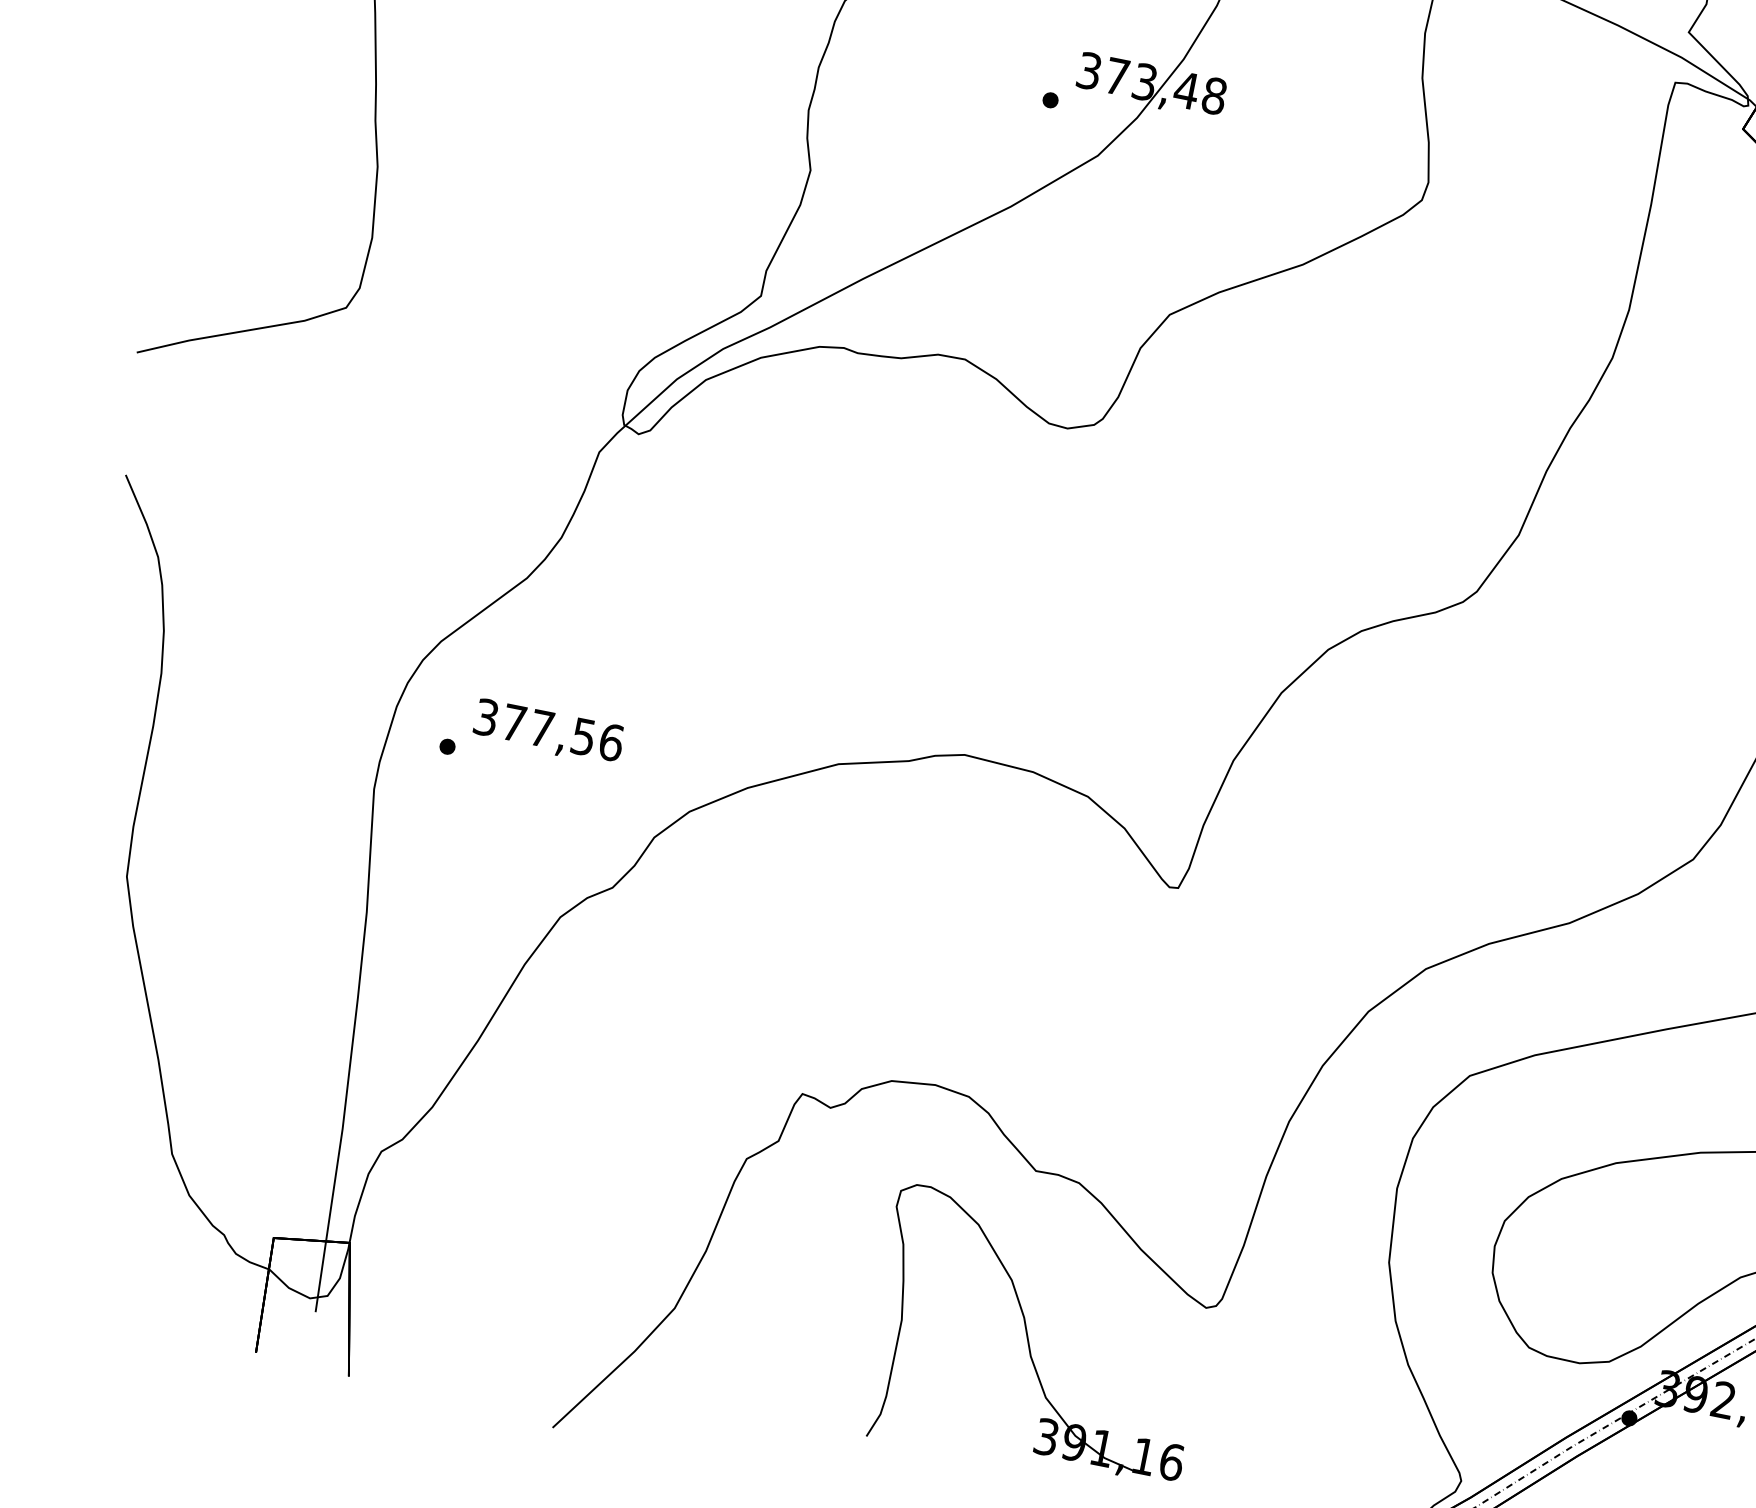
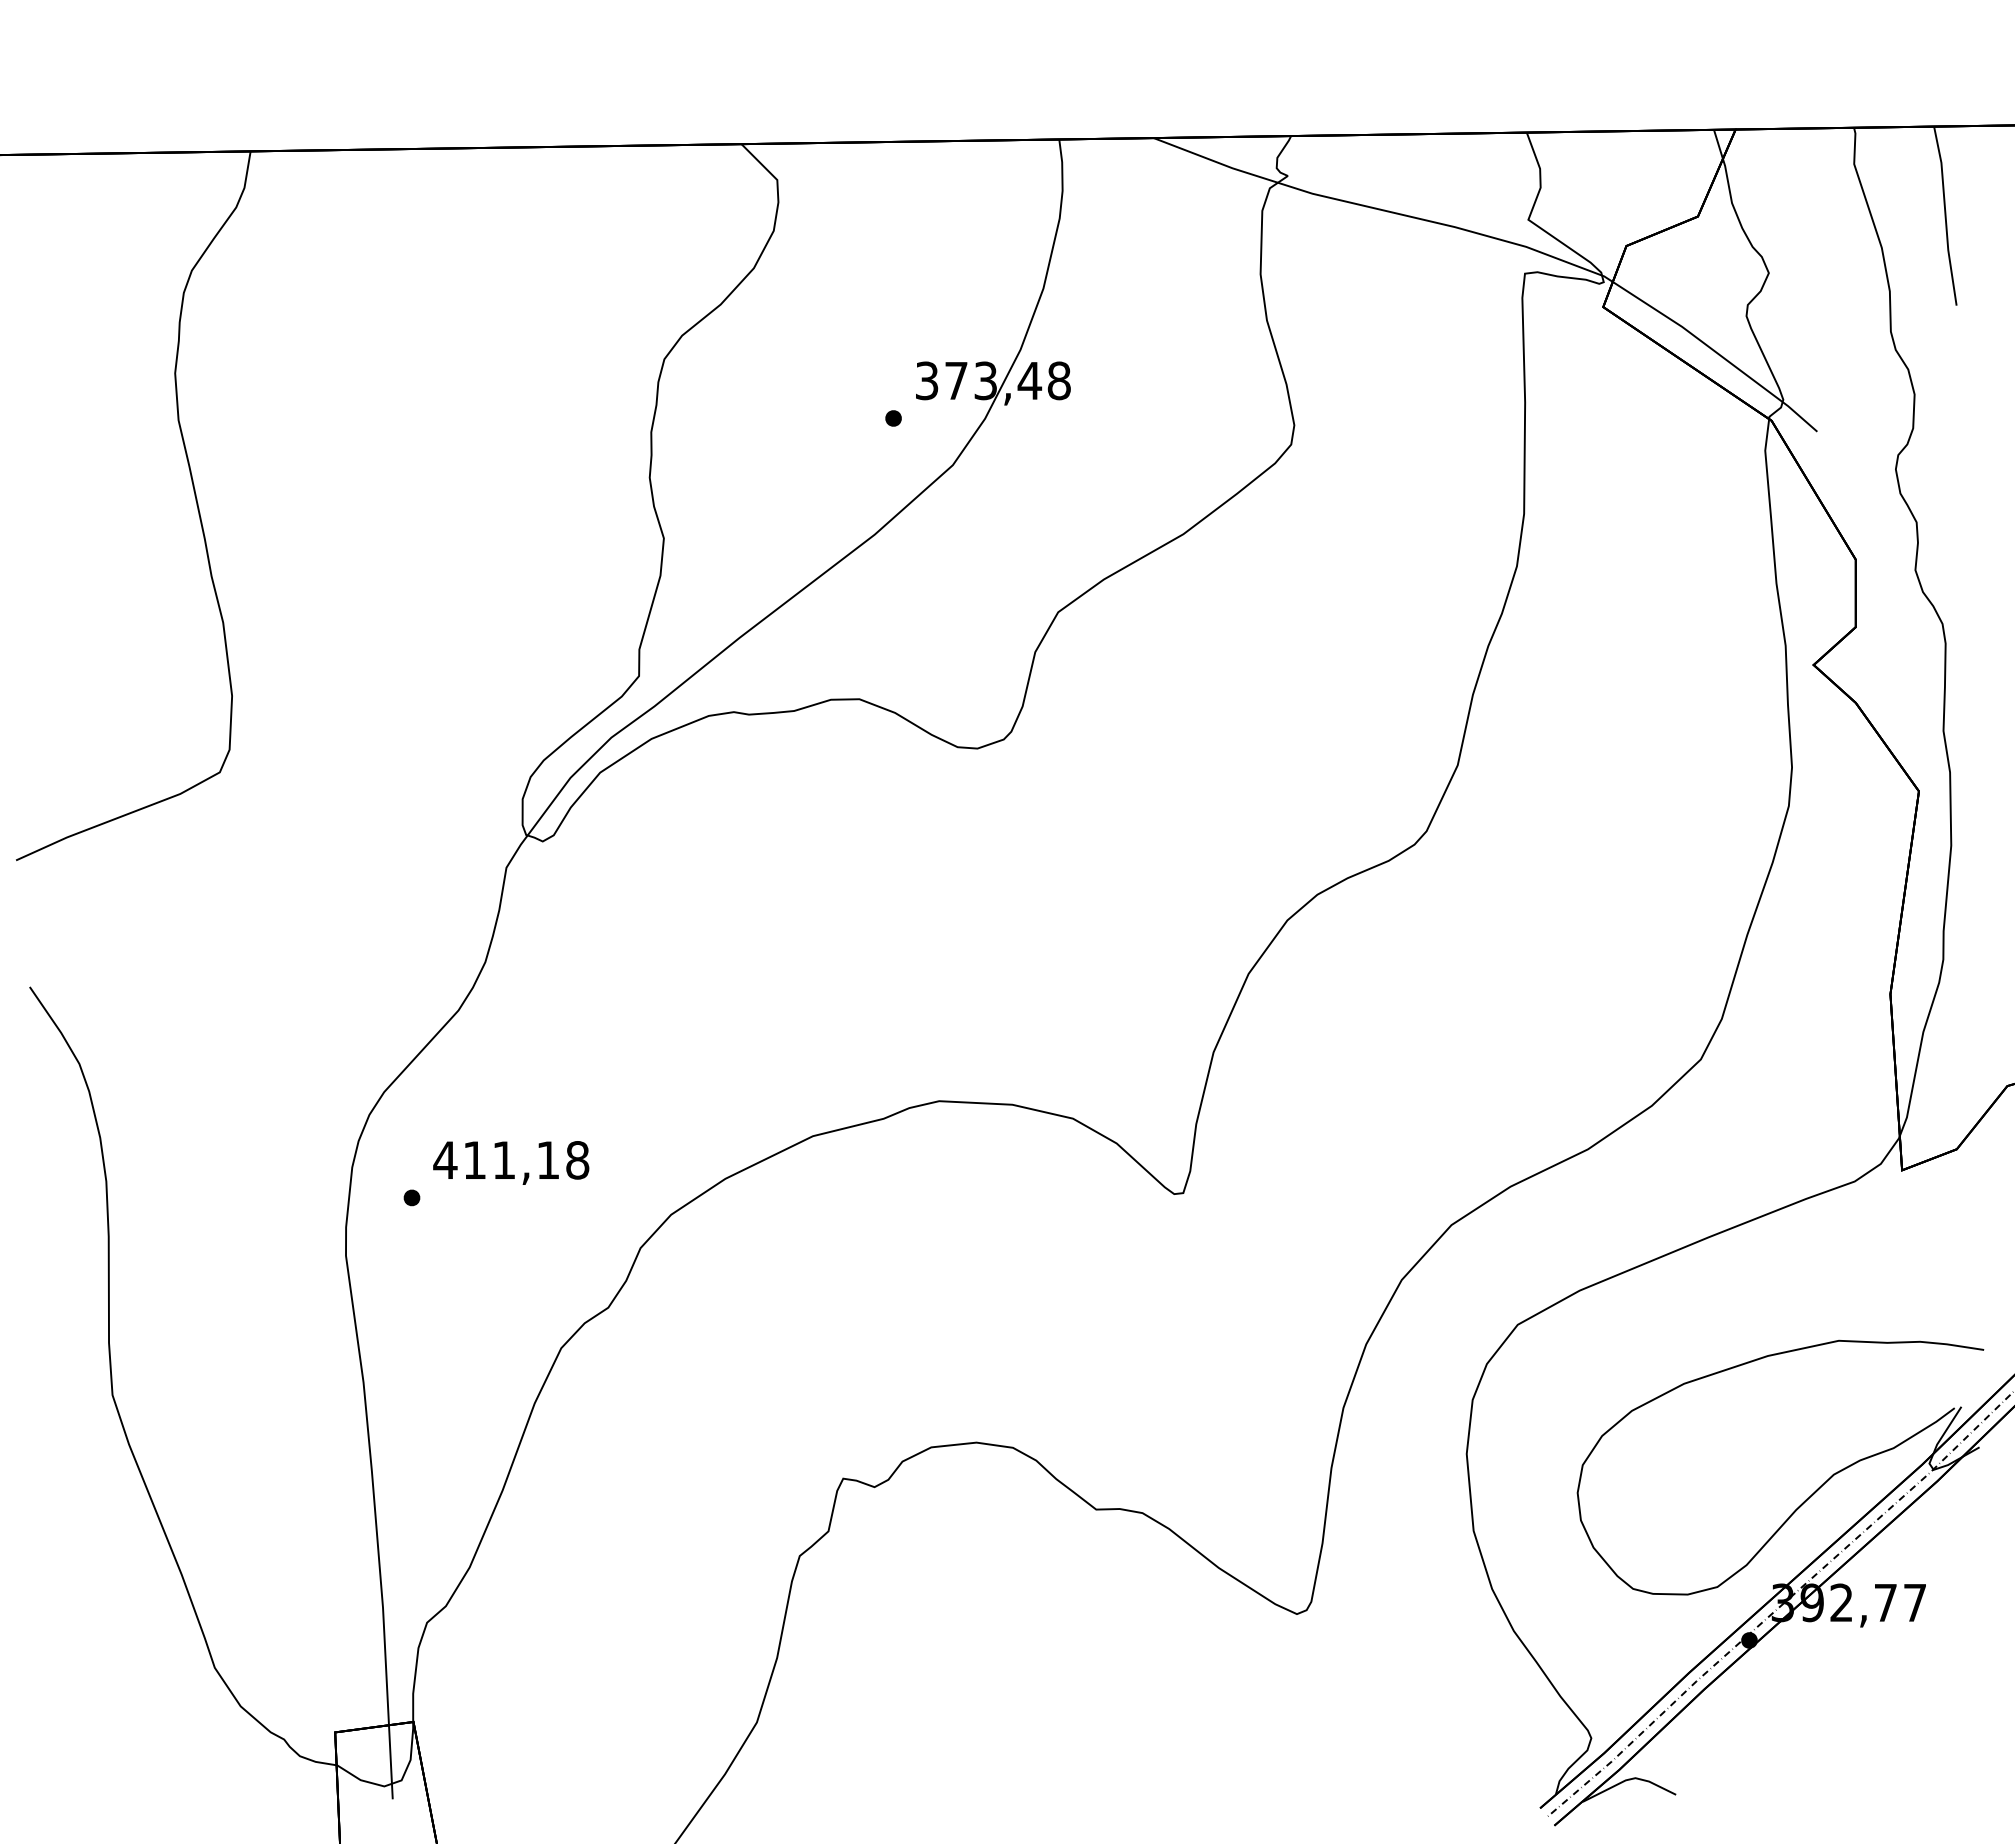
text: (548, 730) -> (511, 1160), 377,56 -> 411,18
part: (1029, 1339) -> (1123, 1682), removed

